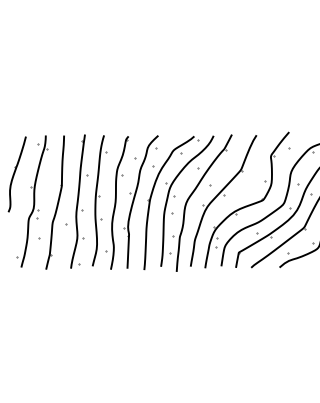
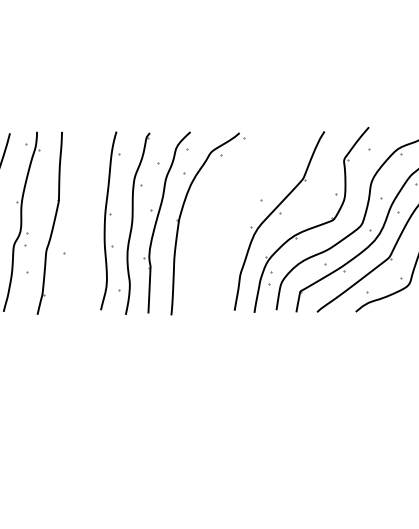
part: (189, 199) -> (232, 219), removed
part: (79, 201) -> (82, 221), removed

